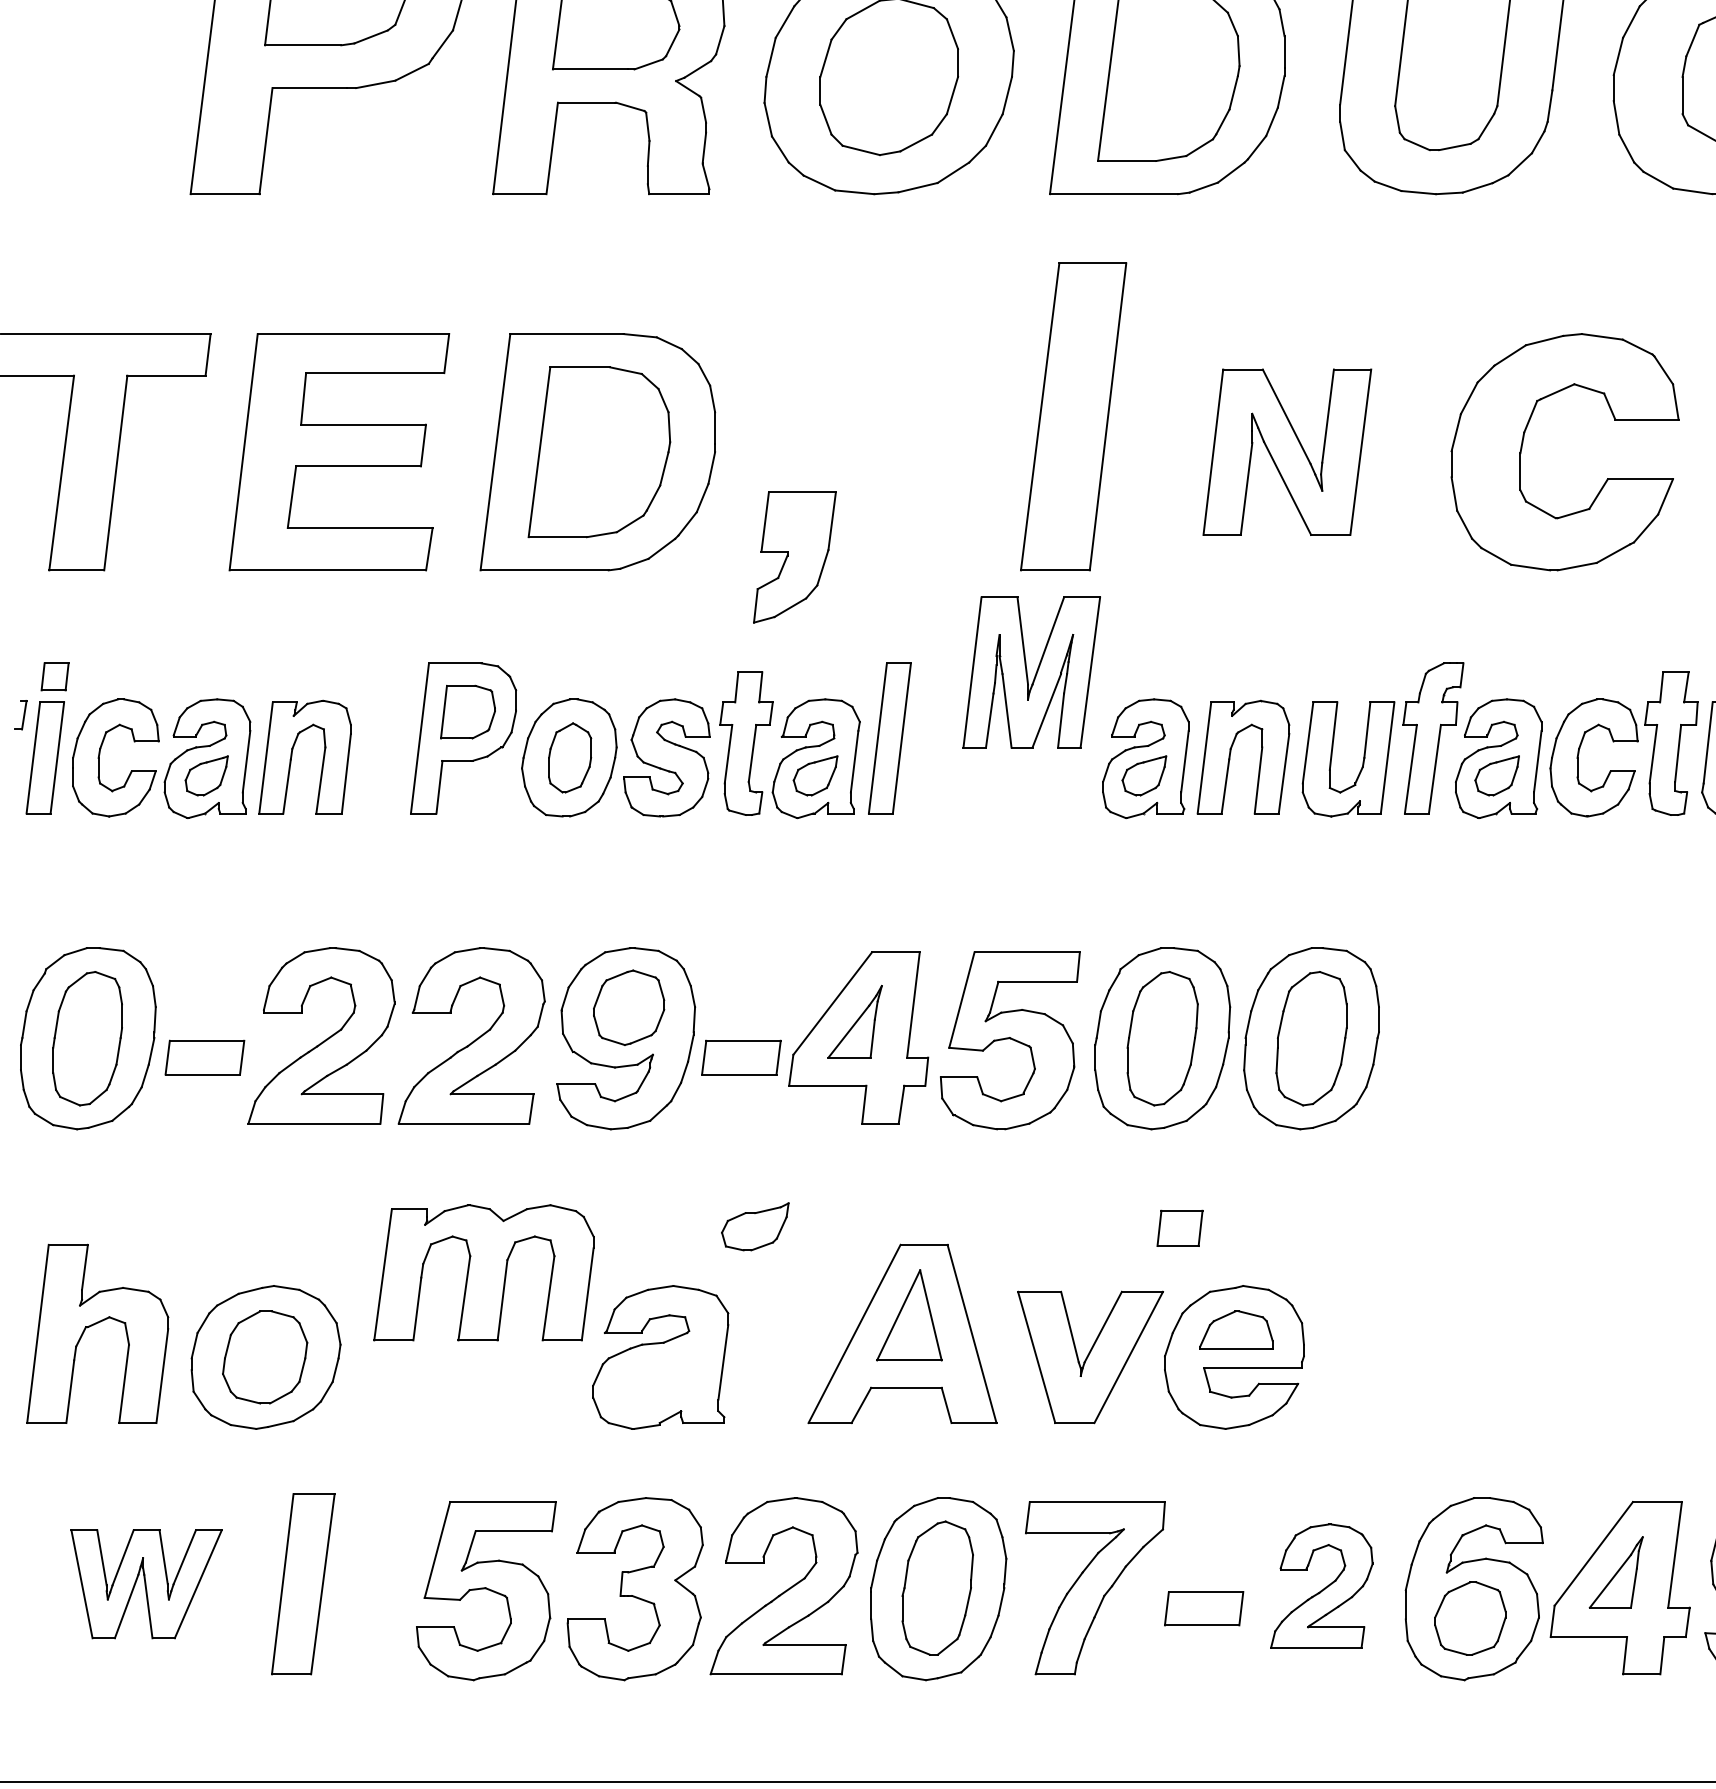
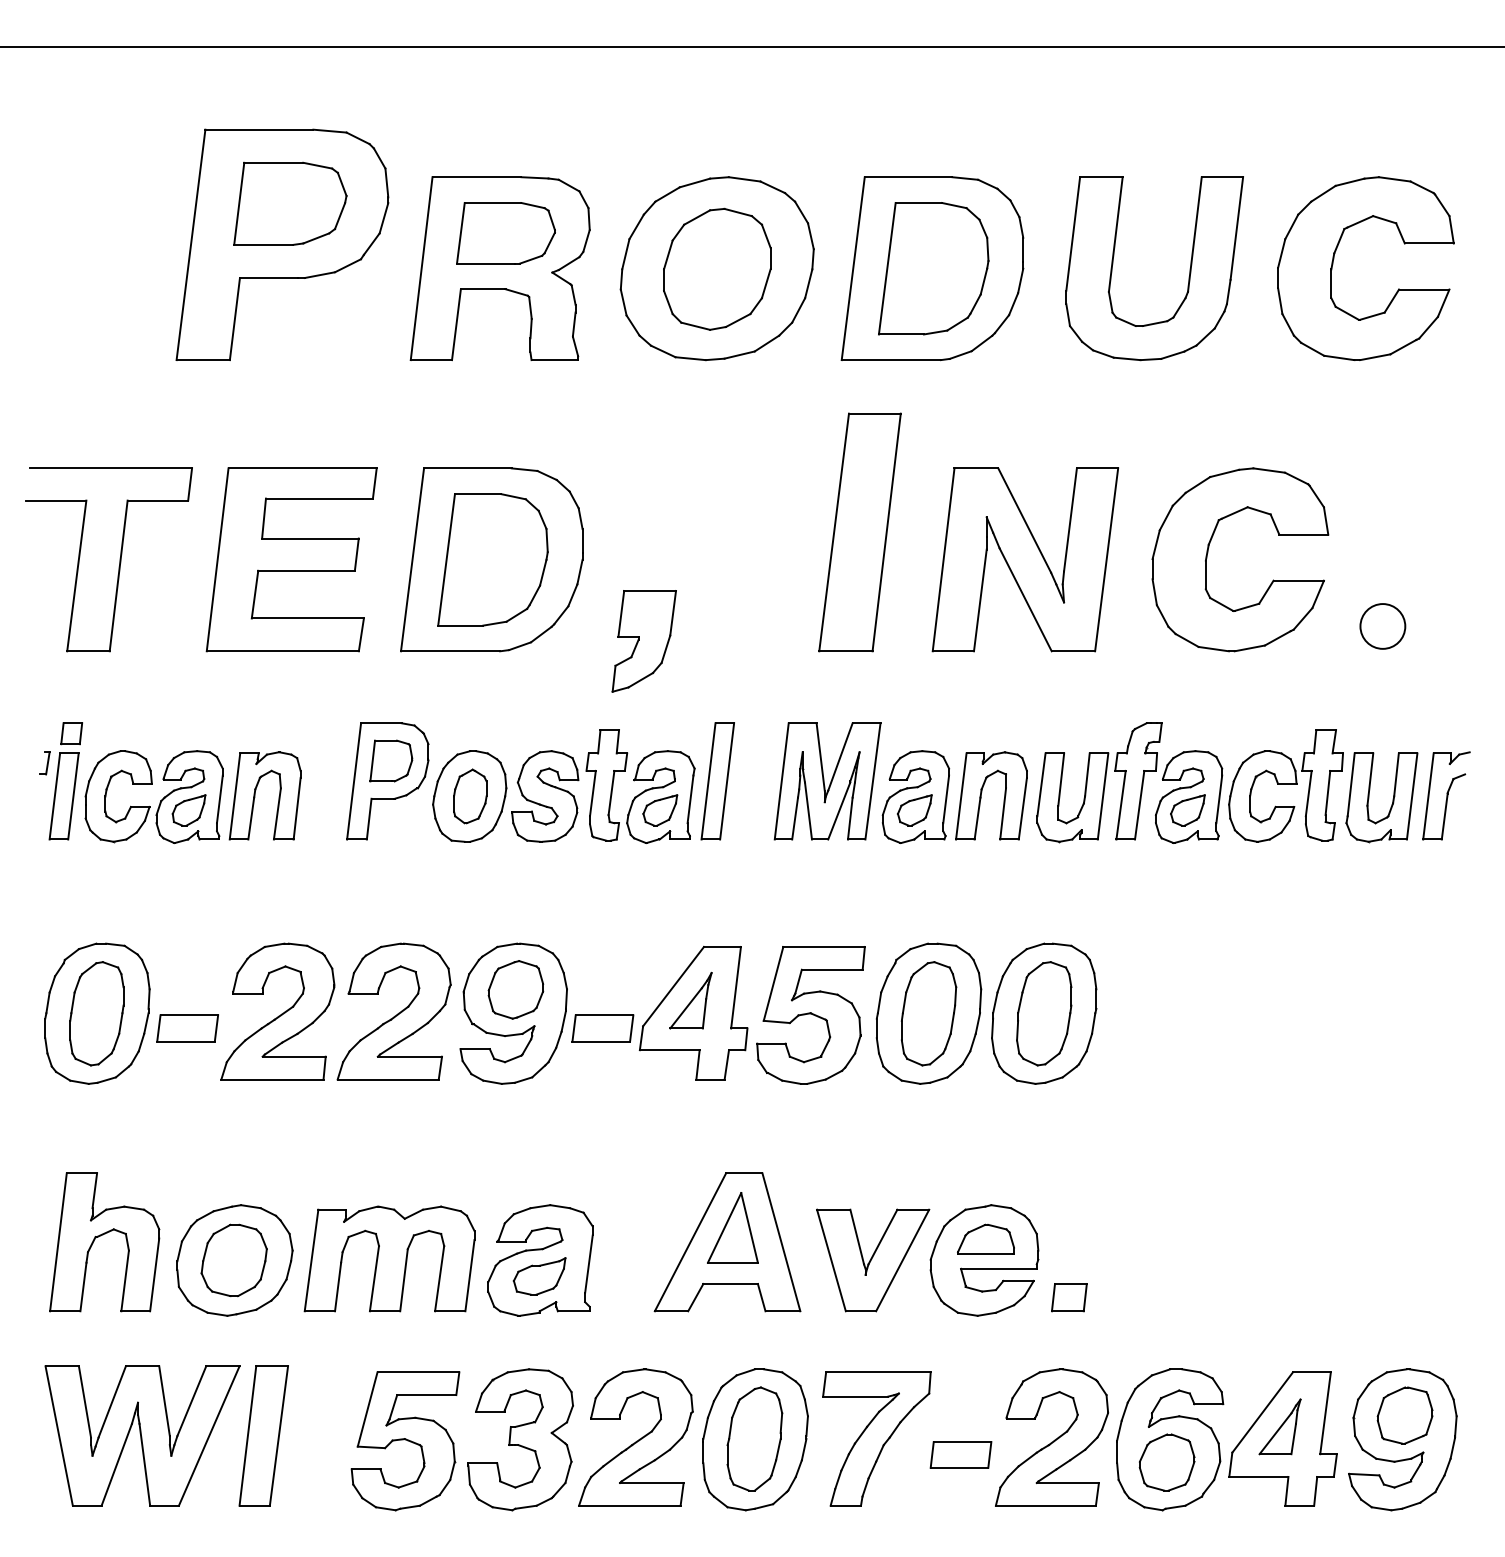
part: (1287, 451) -> (1025, 559), size x1.43
part: (1031, 672) -> (827, 781), moved
part: (755, 1226) -> (539, 1276), moved
part: (1180, 1228) -> (1069, 1297), moved
part: (483, 1272) -> (389, 1258), moved
part: (146, 1583) -> (142, 1435), size x1.67
part: (1322, 1586) -> (1052, 1437), size x1.43

